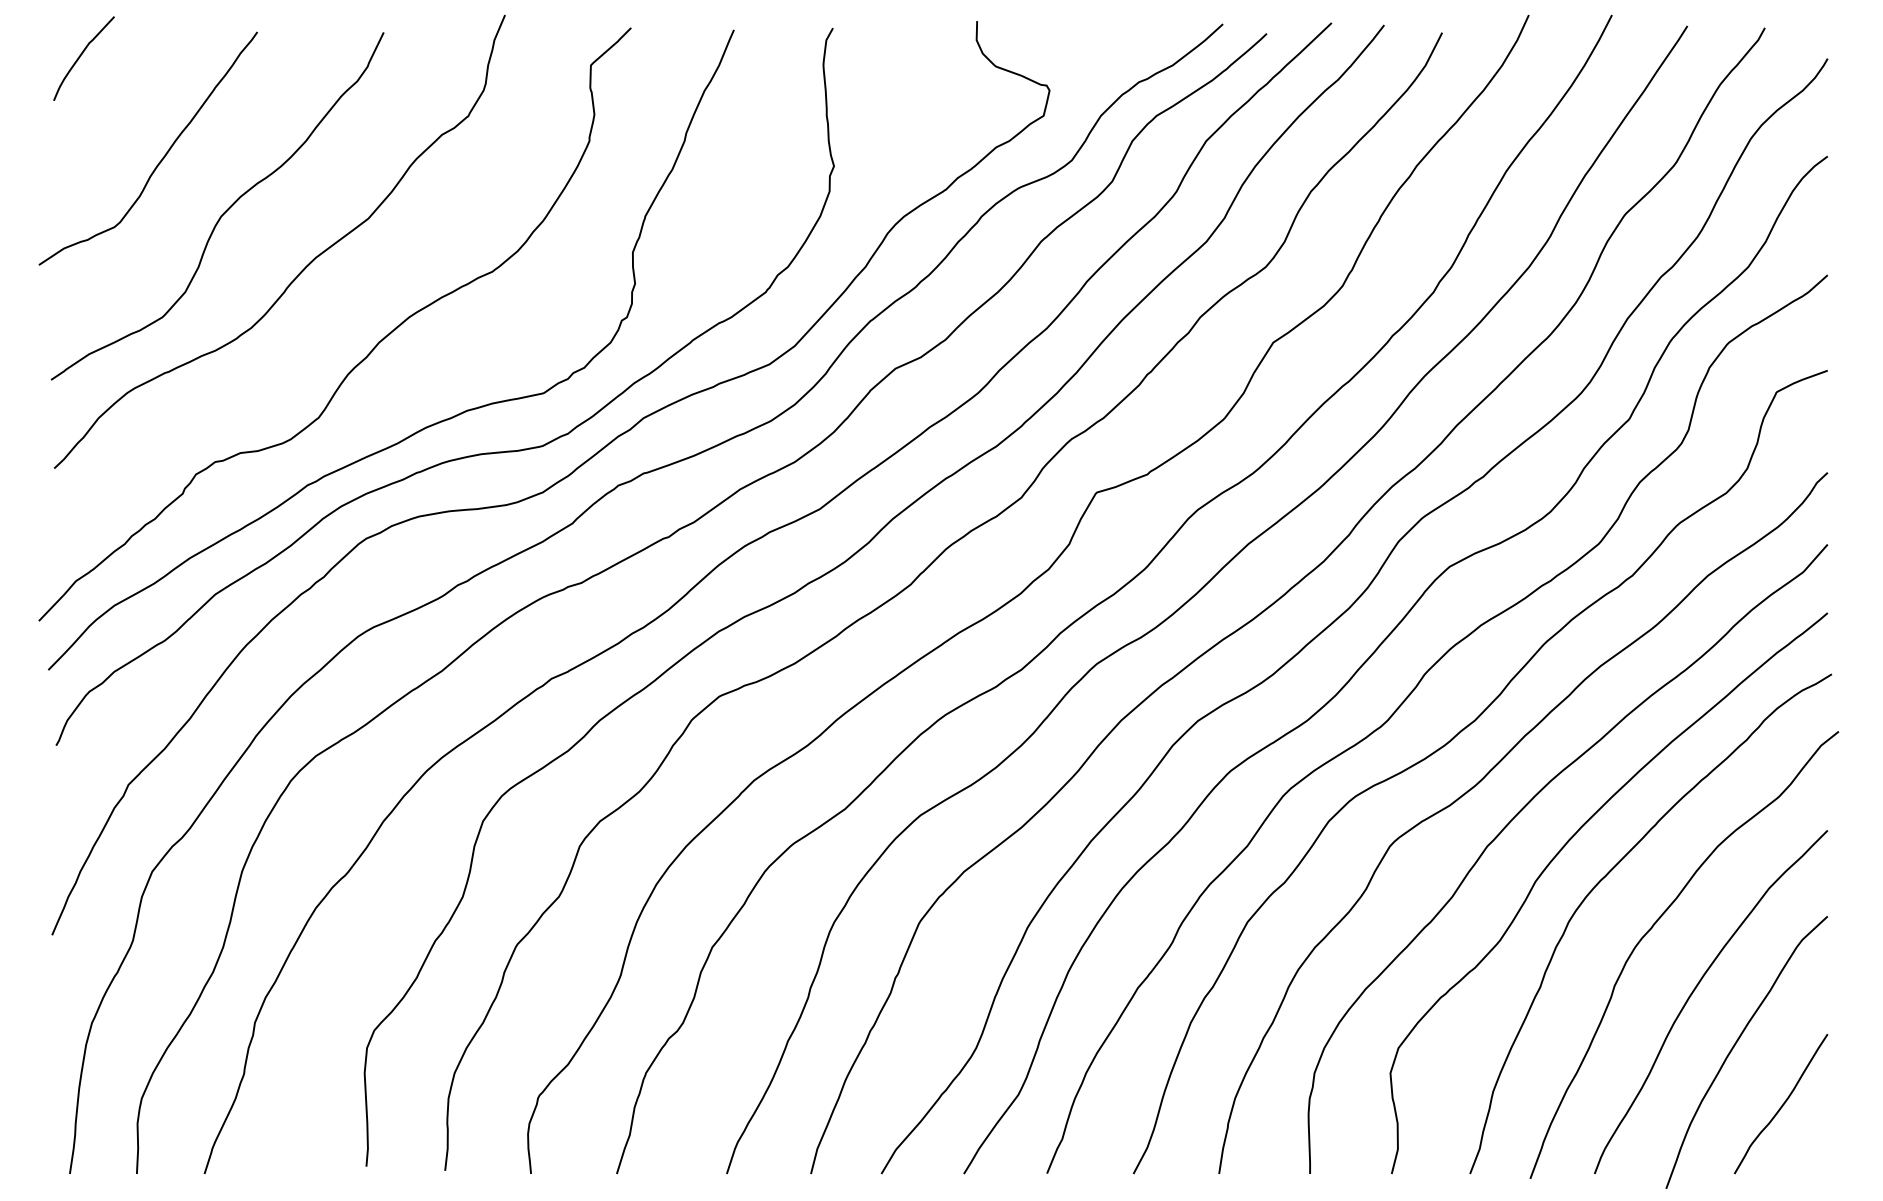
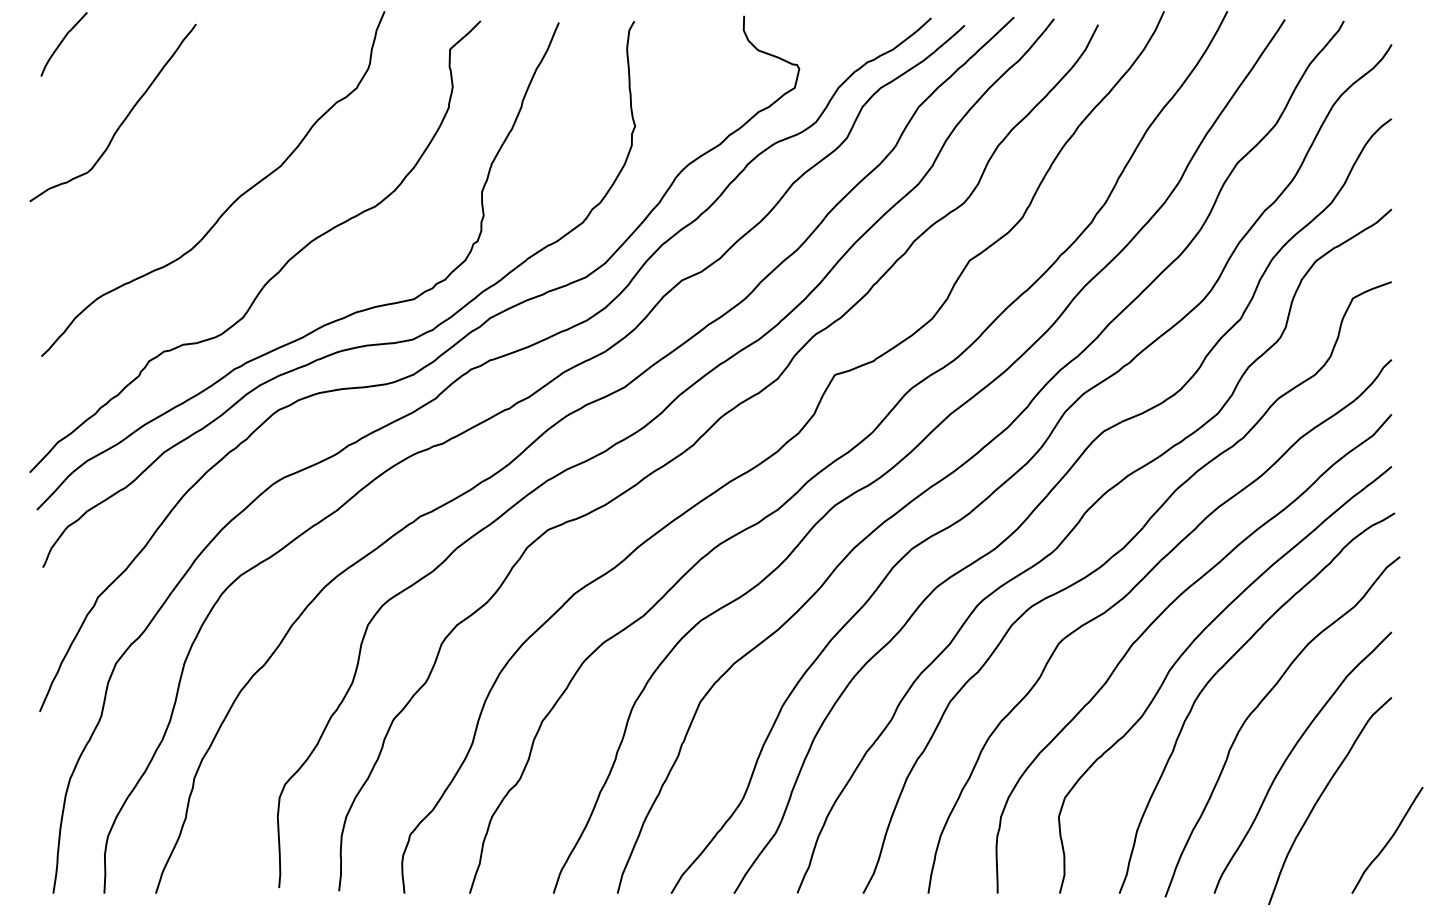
curve: (223, 212) -> (170, 161), removed
curve: (1782, 1104) -> (1388, 840), moved

